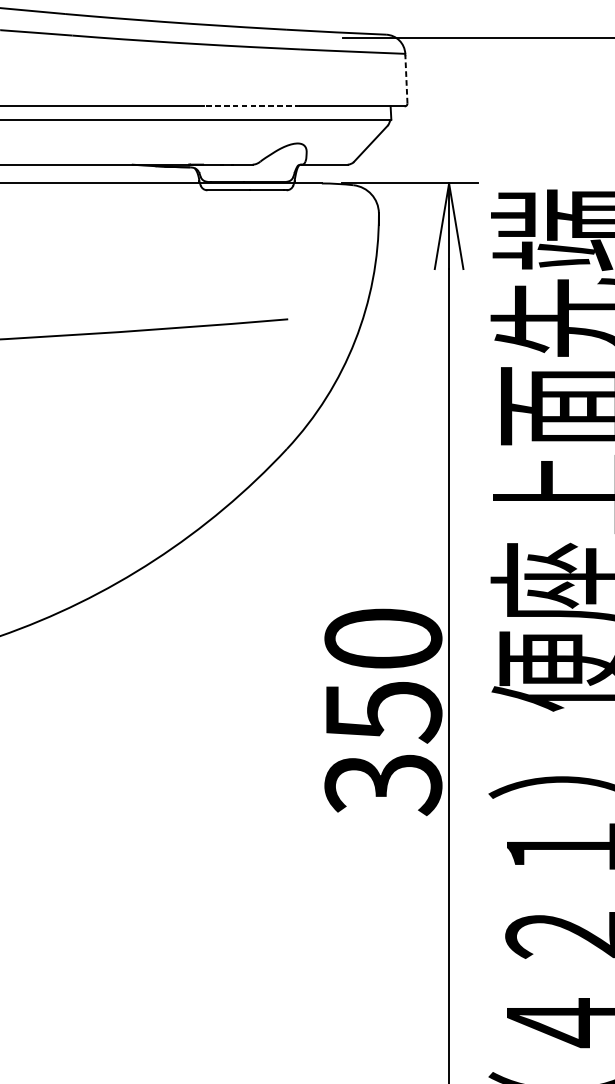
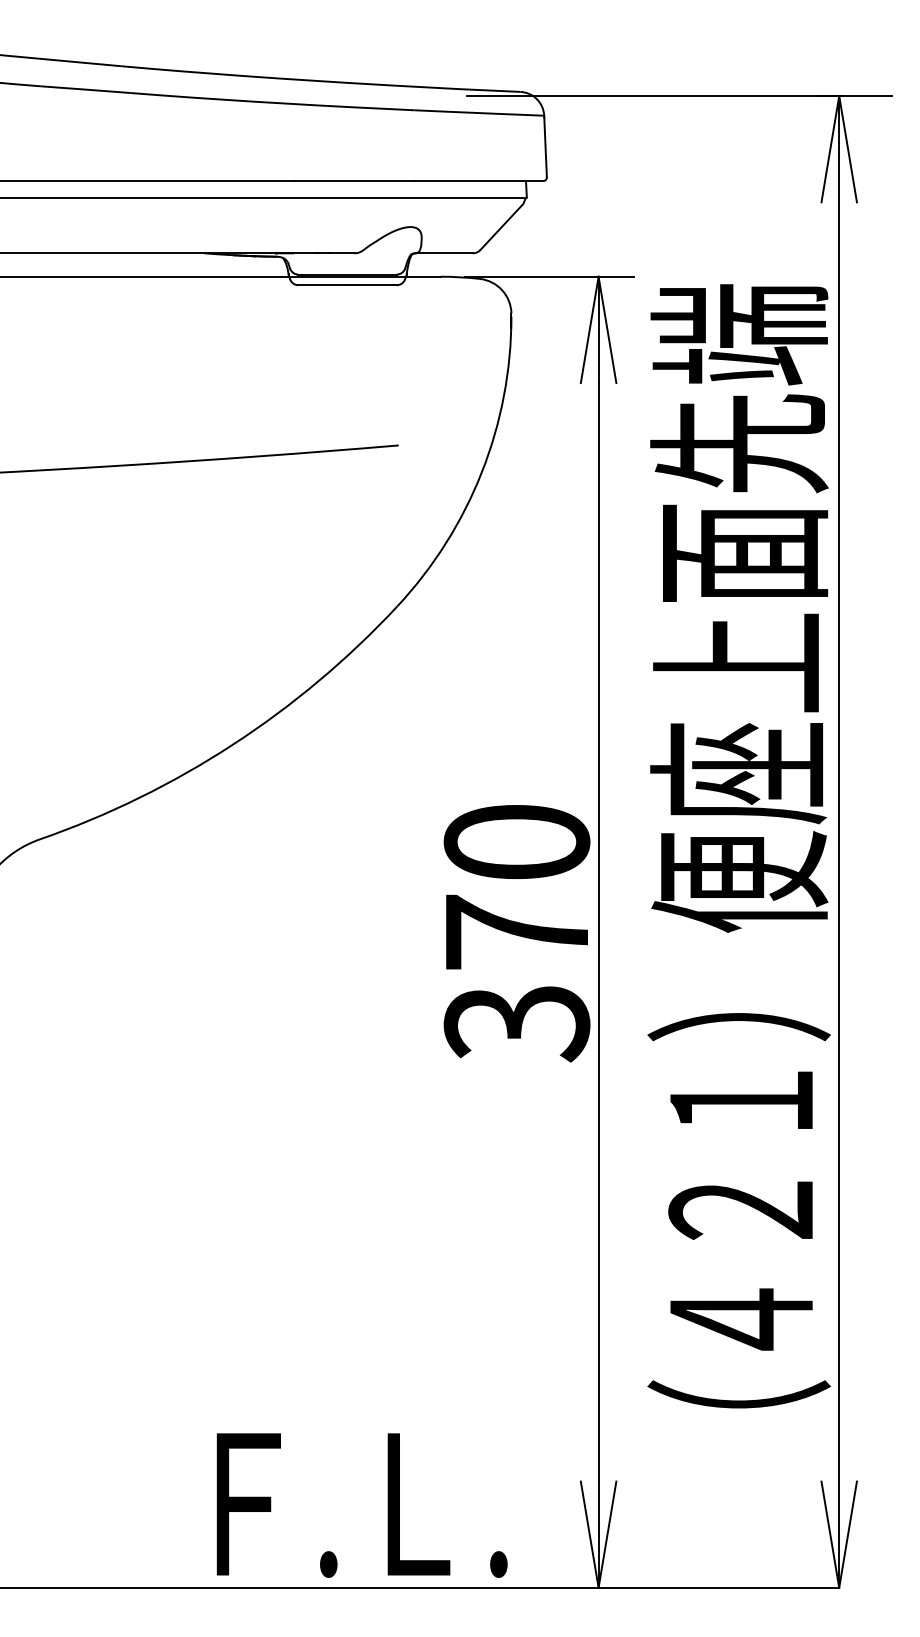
line: (406, 79) -> (545, 147), dashed -> solid
line: (251, 106) -> (353, 181), dashed -> solid
text: (384, 712) -> (518, 933), 350 -> 370

